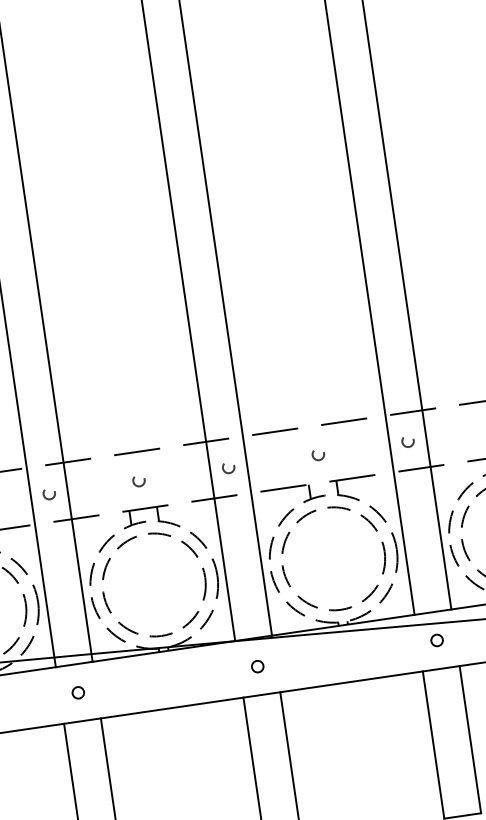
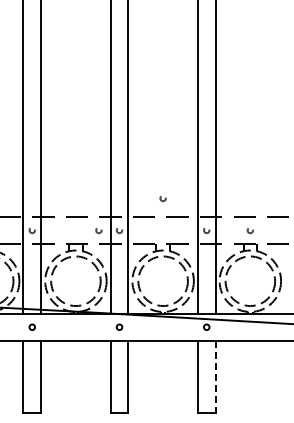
circle: (317, 456) -> (162, 199), moved
circle: (138, 482) -> (98, 231), moved
line: (469, 739) -> (215, 376), solid -> dashed

